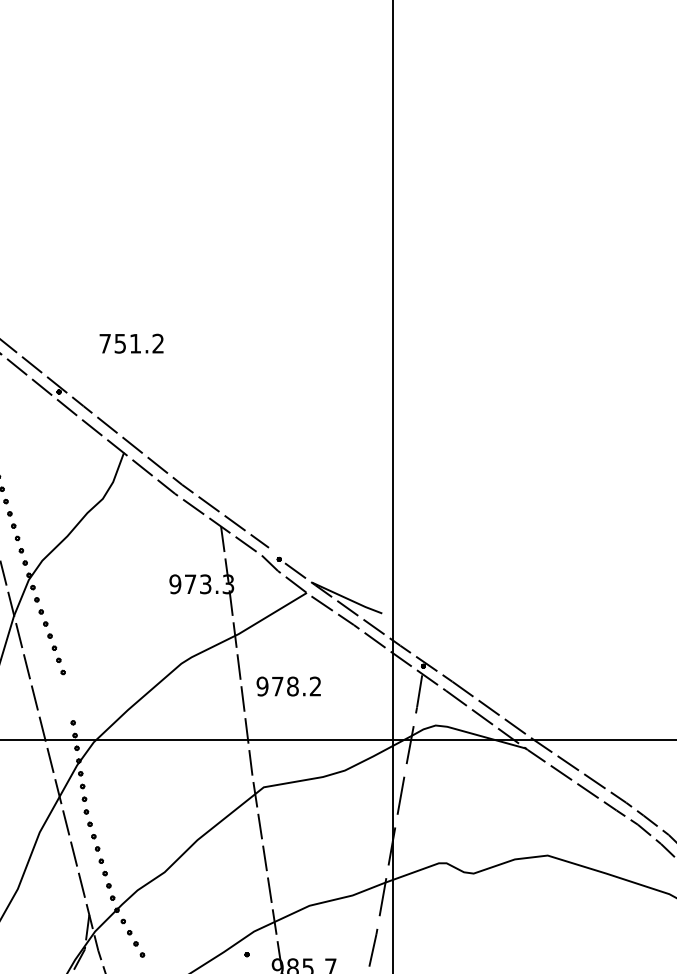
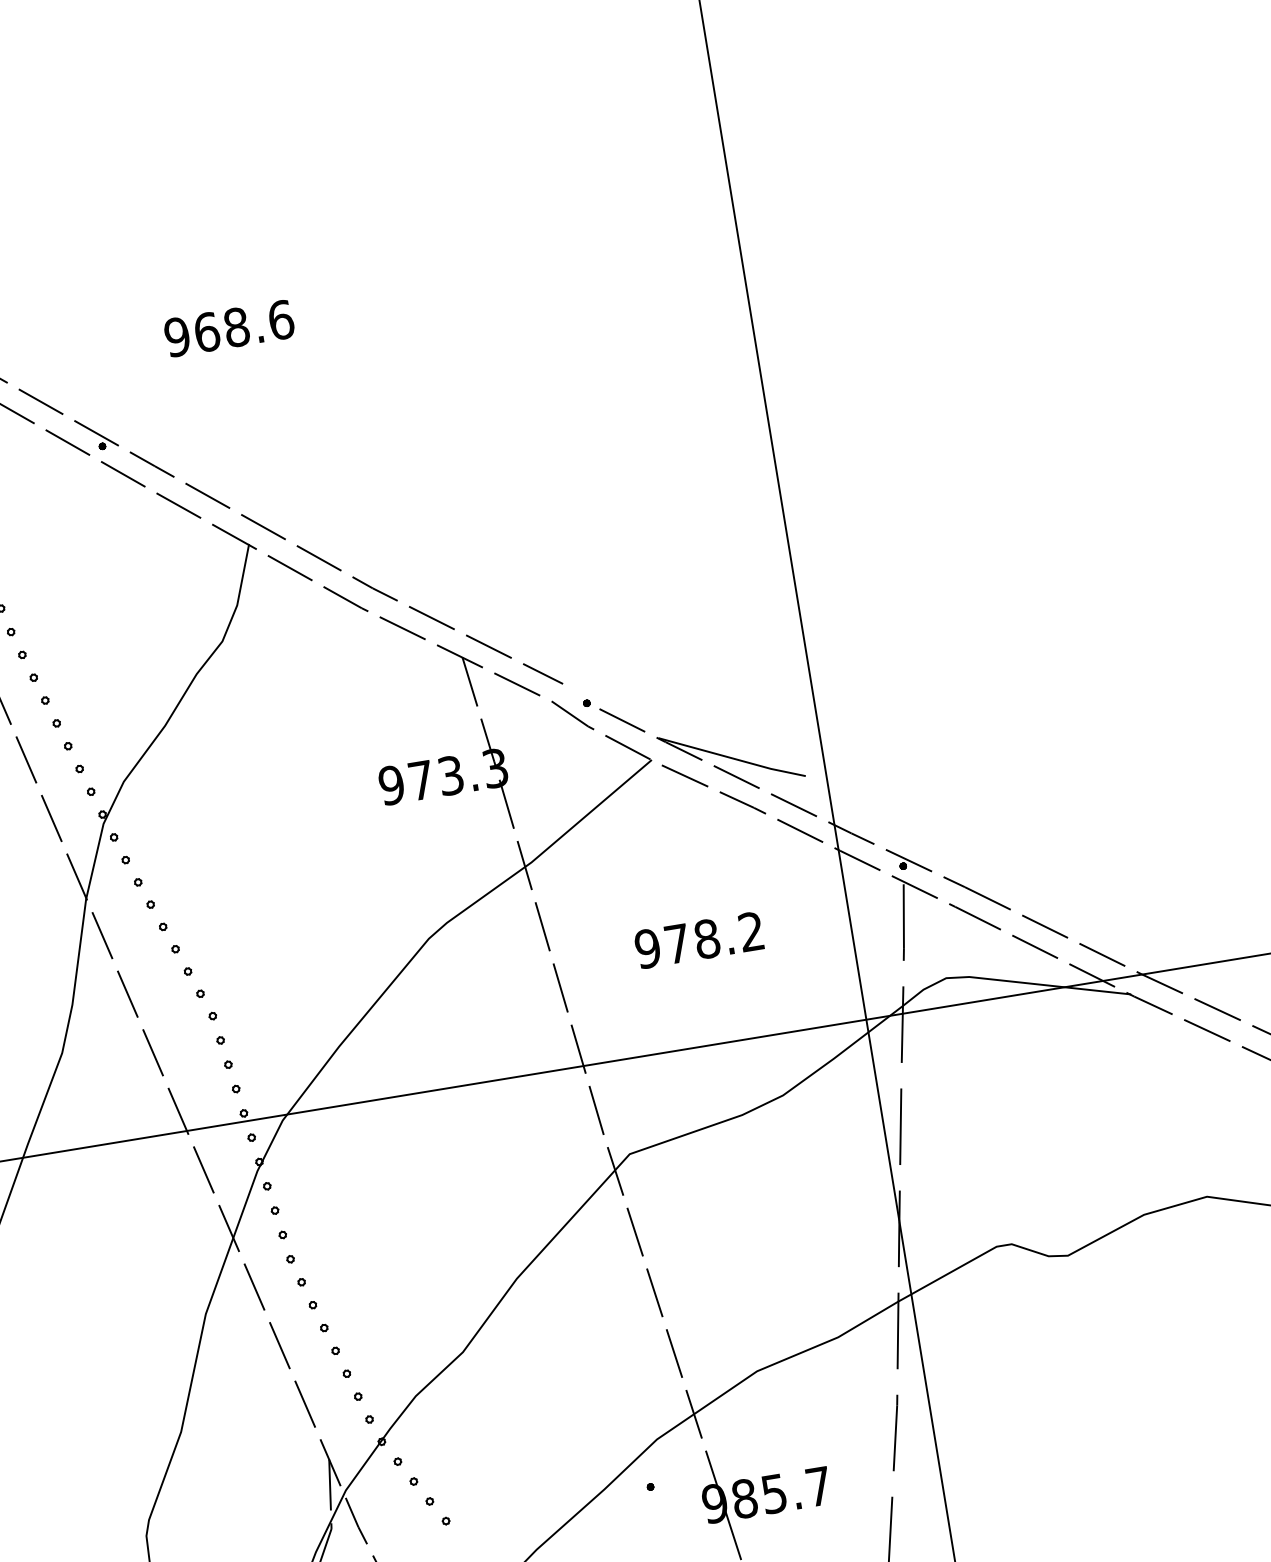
text: (131, 343) -> (228, 328), 751.2 -> 968.6
text: (288, 686) -> (698, 940), moved
part: (68, 696) -> (218, 1039), added

